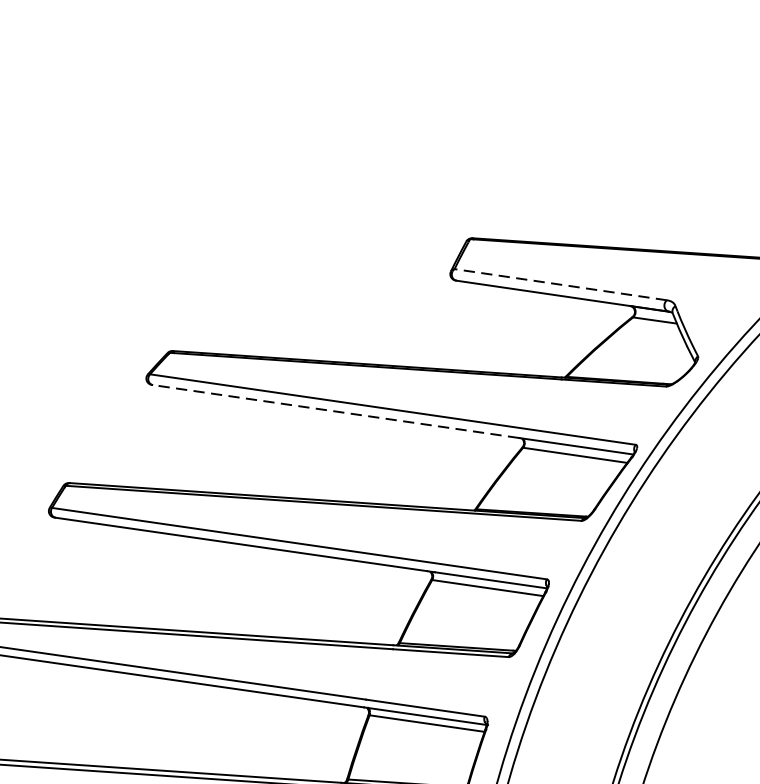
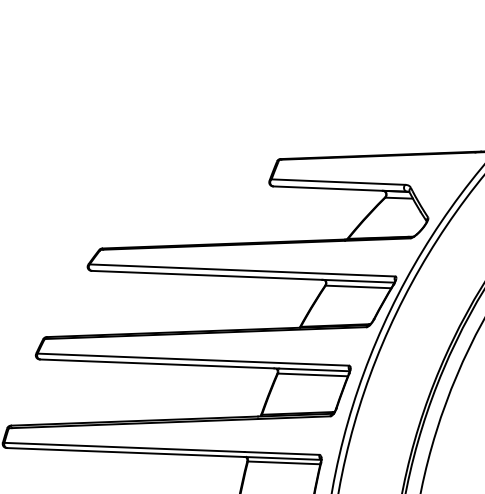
line: (560, 285) -> (338, 182), dashed -> solid
line: (334, 411) -> (206, 275), dashed -> solid

